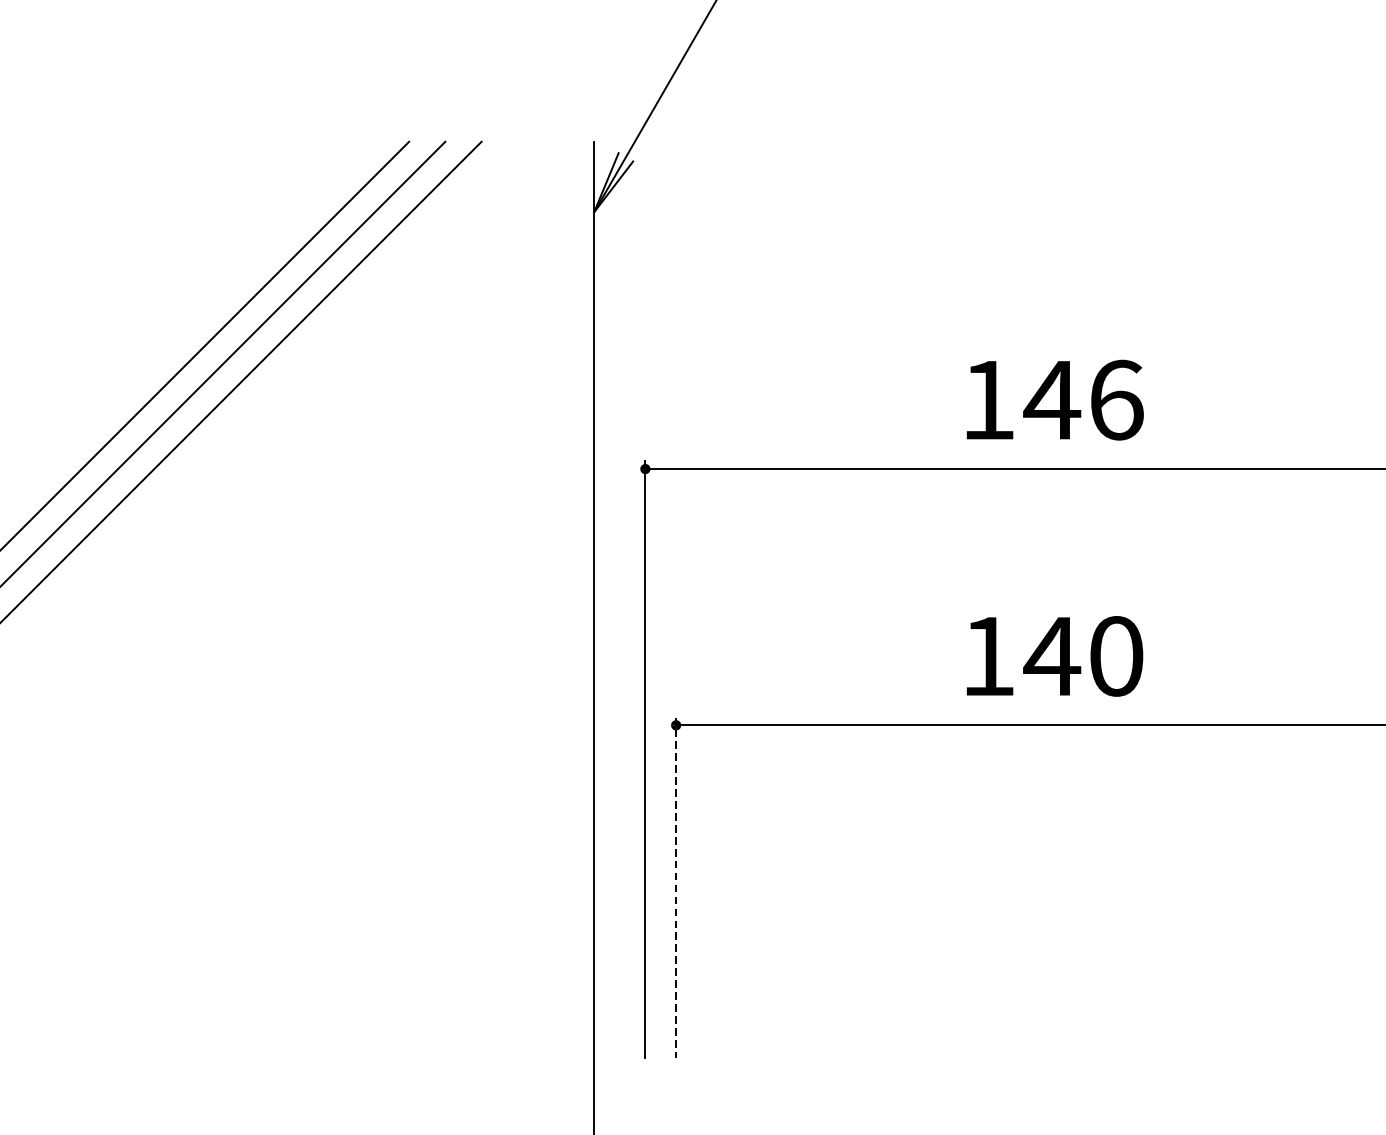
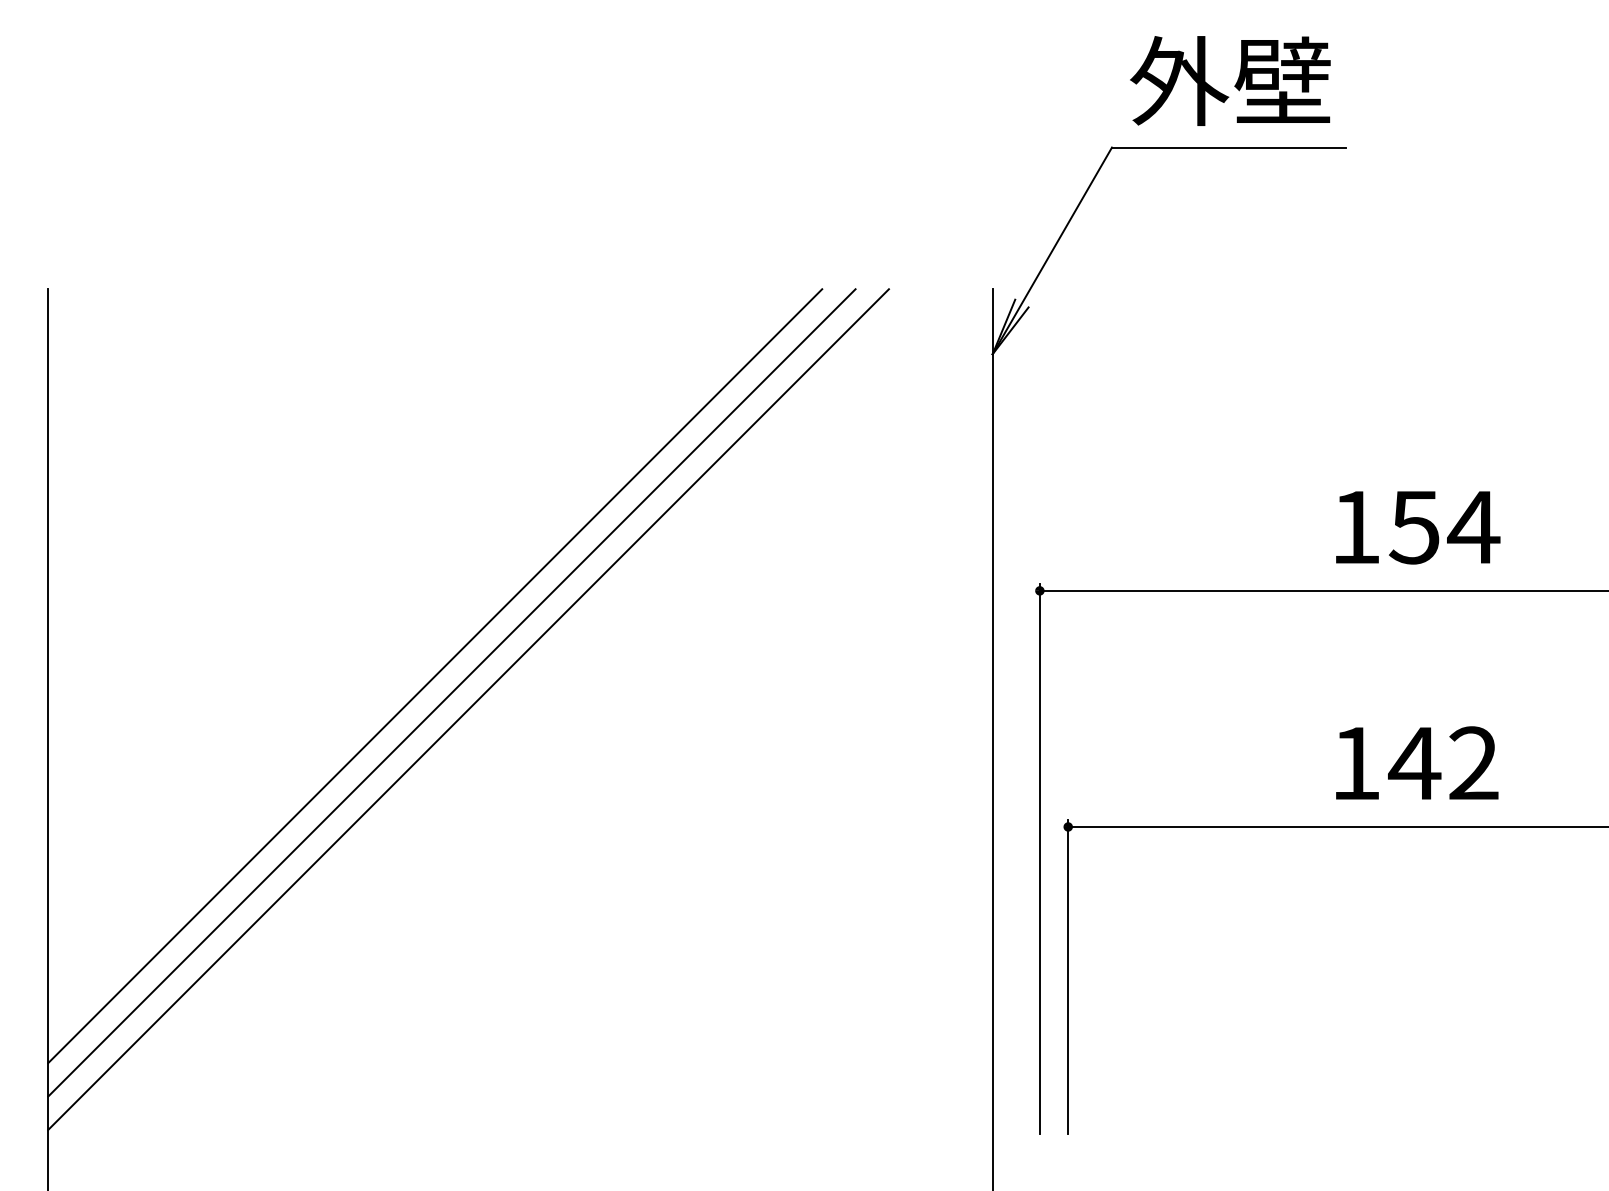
text: (1084, 400) -> (1444, 527), 146 -> 154
text: (1115, 656) -> (1473, 763), 140 -> 142
line: (676, 888) -> (1068, 977), dashed -> solid

